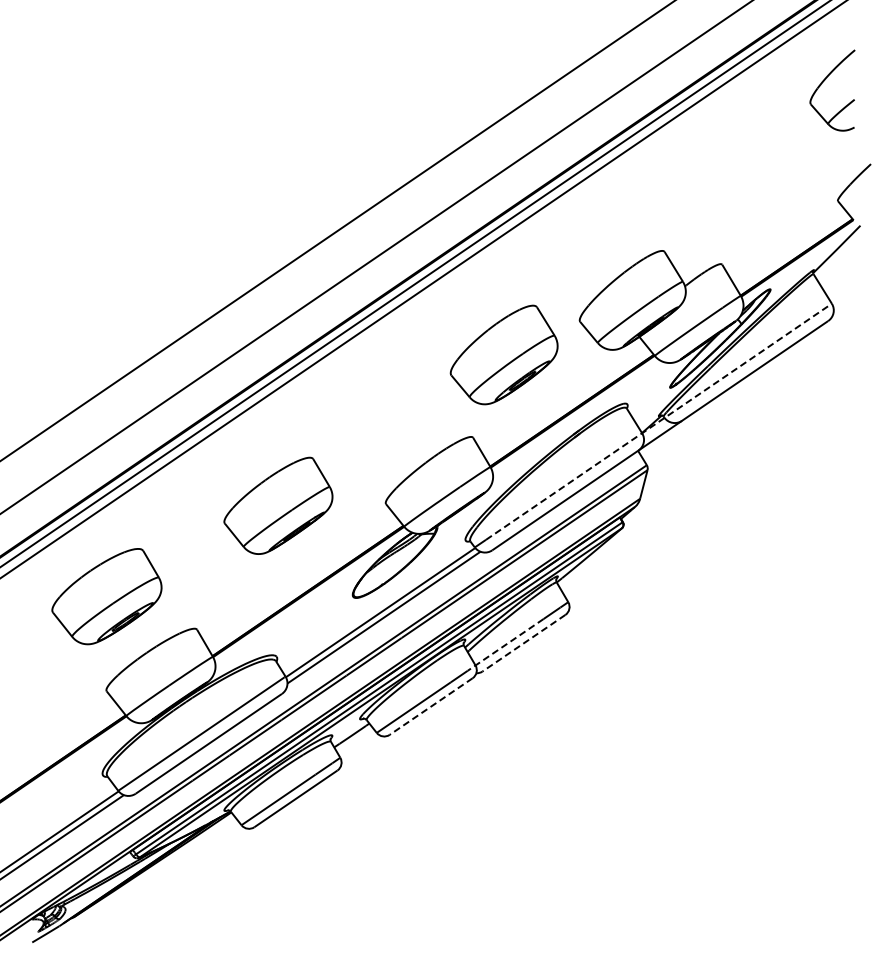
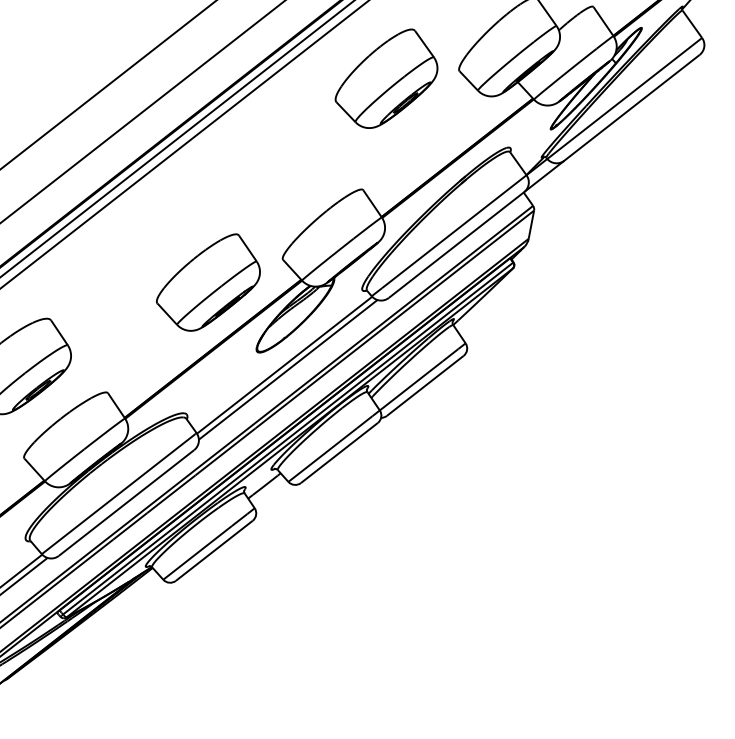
part: (503, 354) -> (385, 78), moved
line: (659, 421) -> (542, 162), dashed -> solid
part: (278, 505) -> (208, 282), moved
line: (523, 643) -> (424, 386), dashed -> solid
line: (505, 644) -> (407, 388), dashed -> solid
line: (430, 706) -> (338, 452), dashed -> solid

